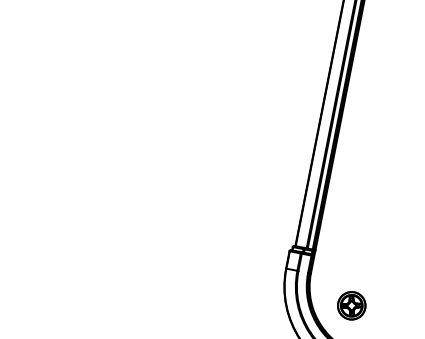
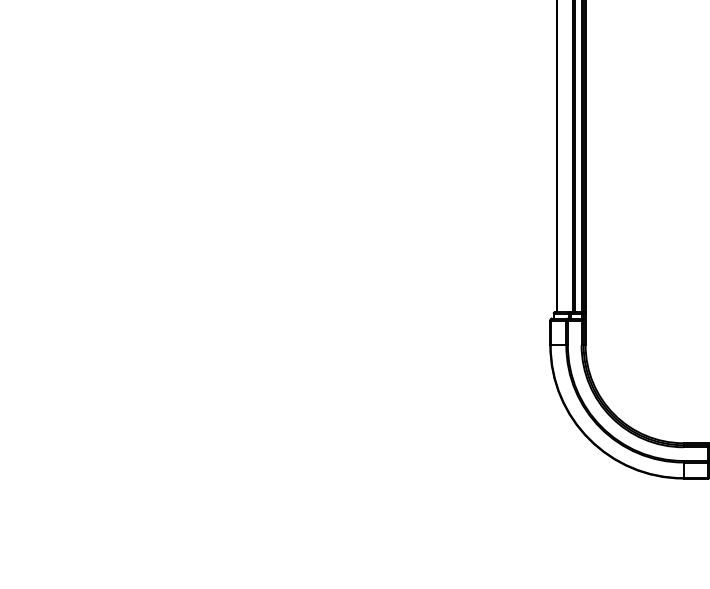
part: (351, 305) -> (650, 378), removed

